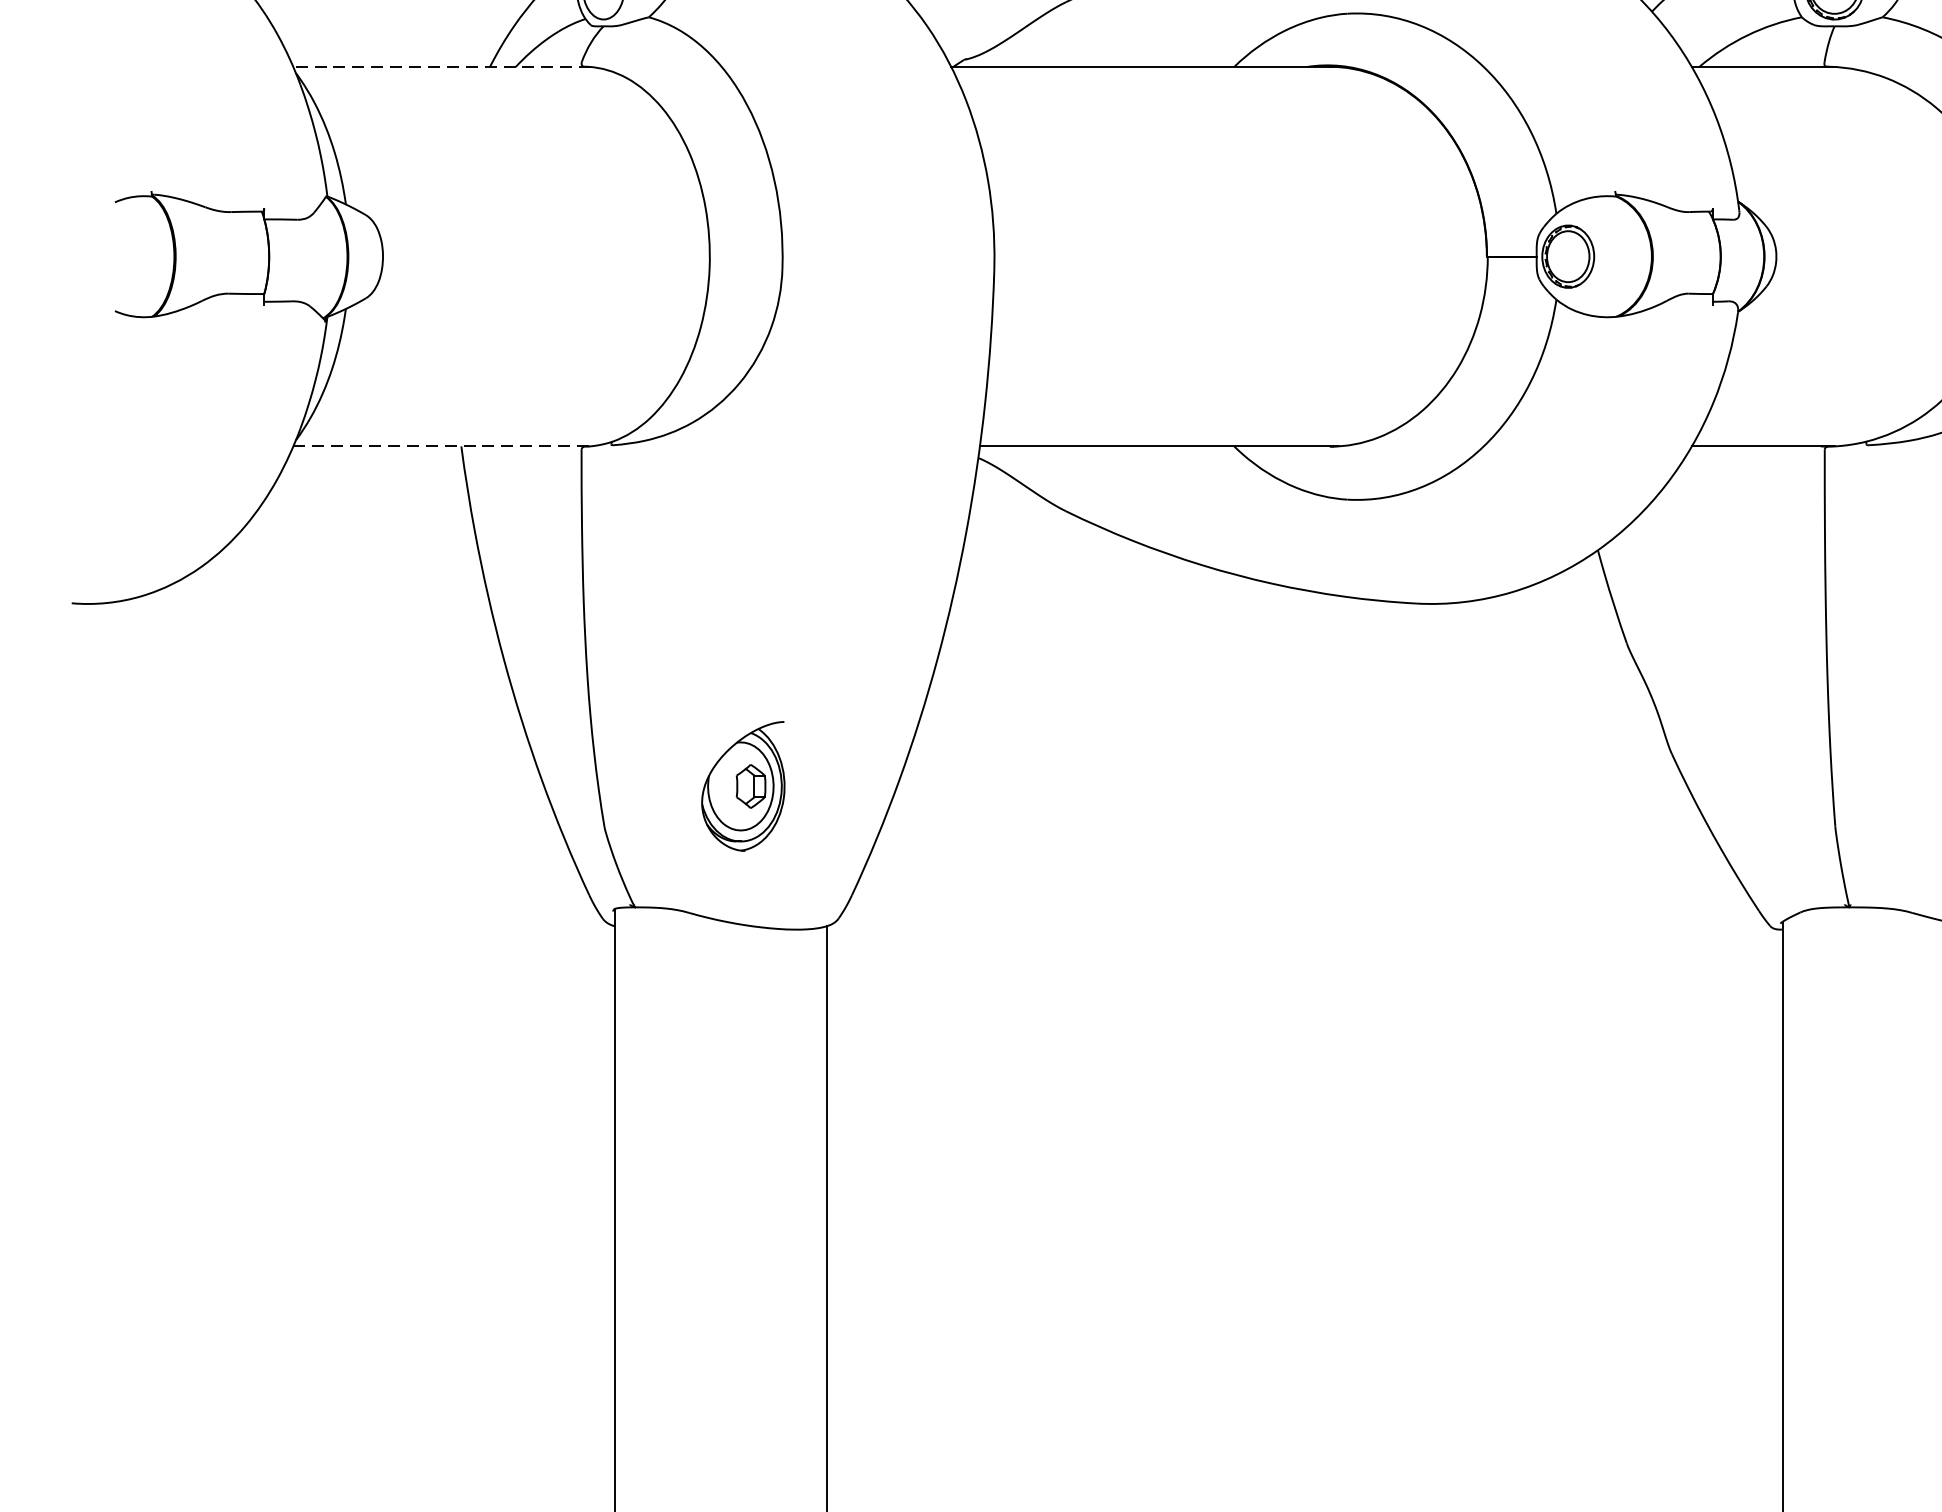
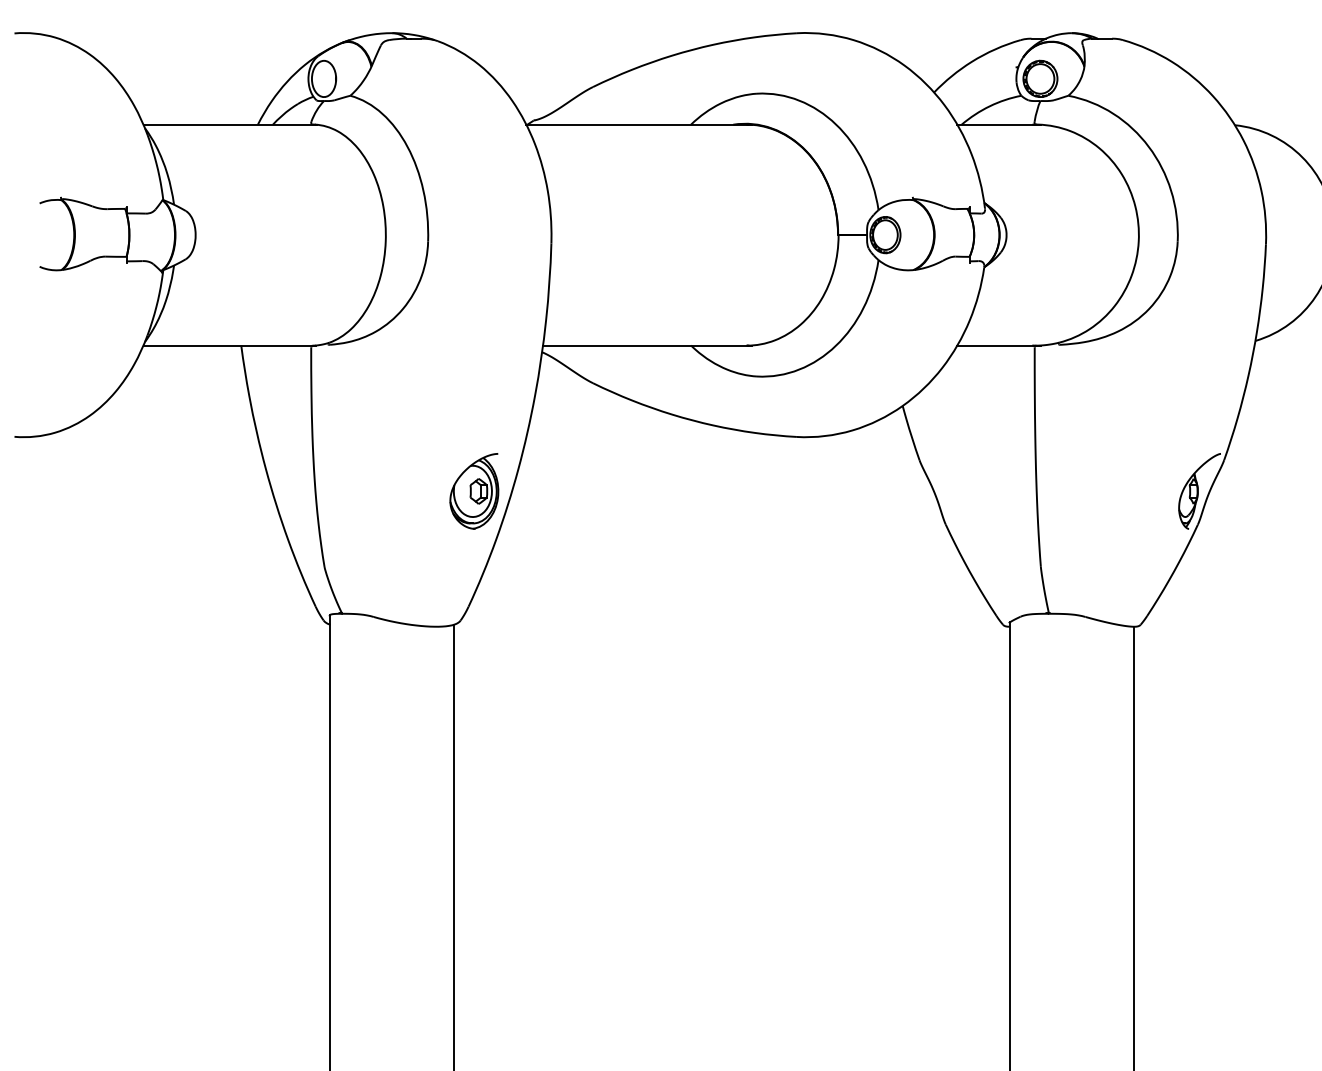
line: (442, 66) -> (230, 124), dashed -> solid
line: (442, 446) -> (230, 345), dashed -> solid
part: (743, 786) -> (474, 491), moved

